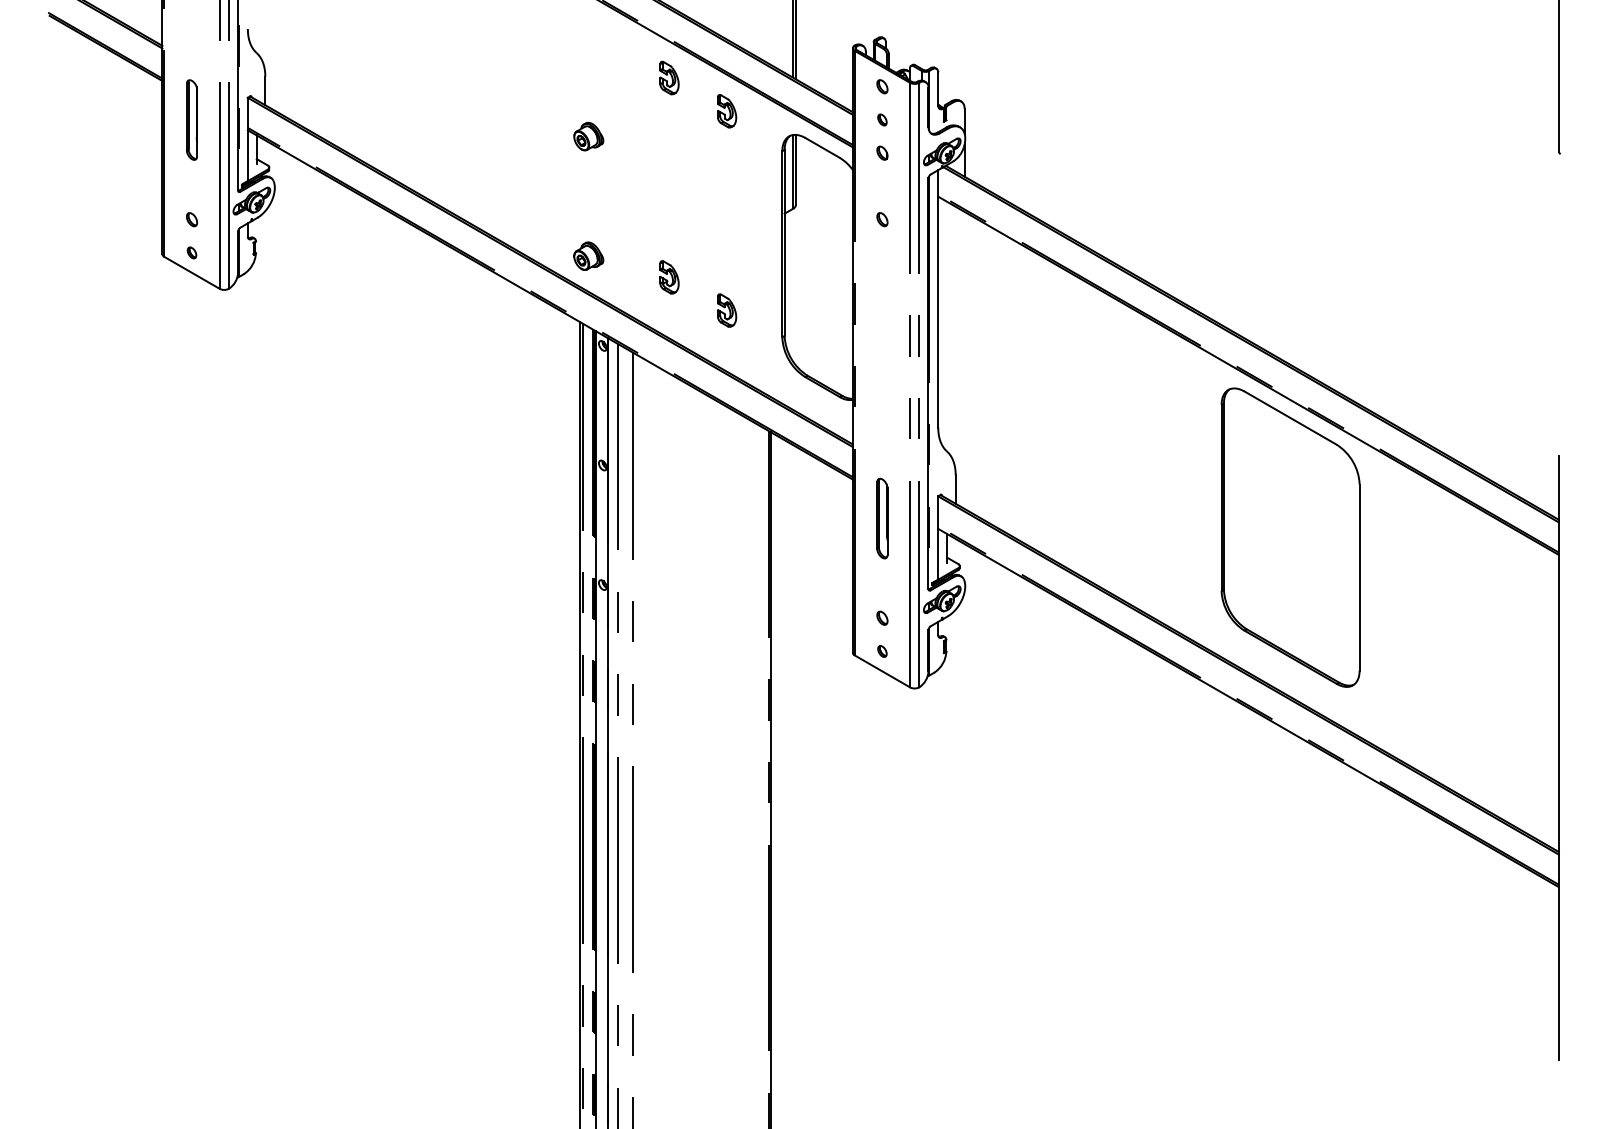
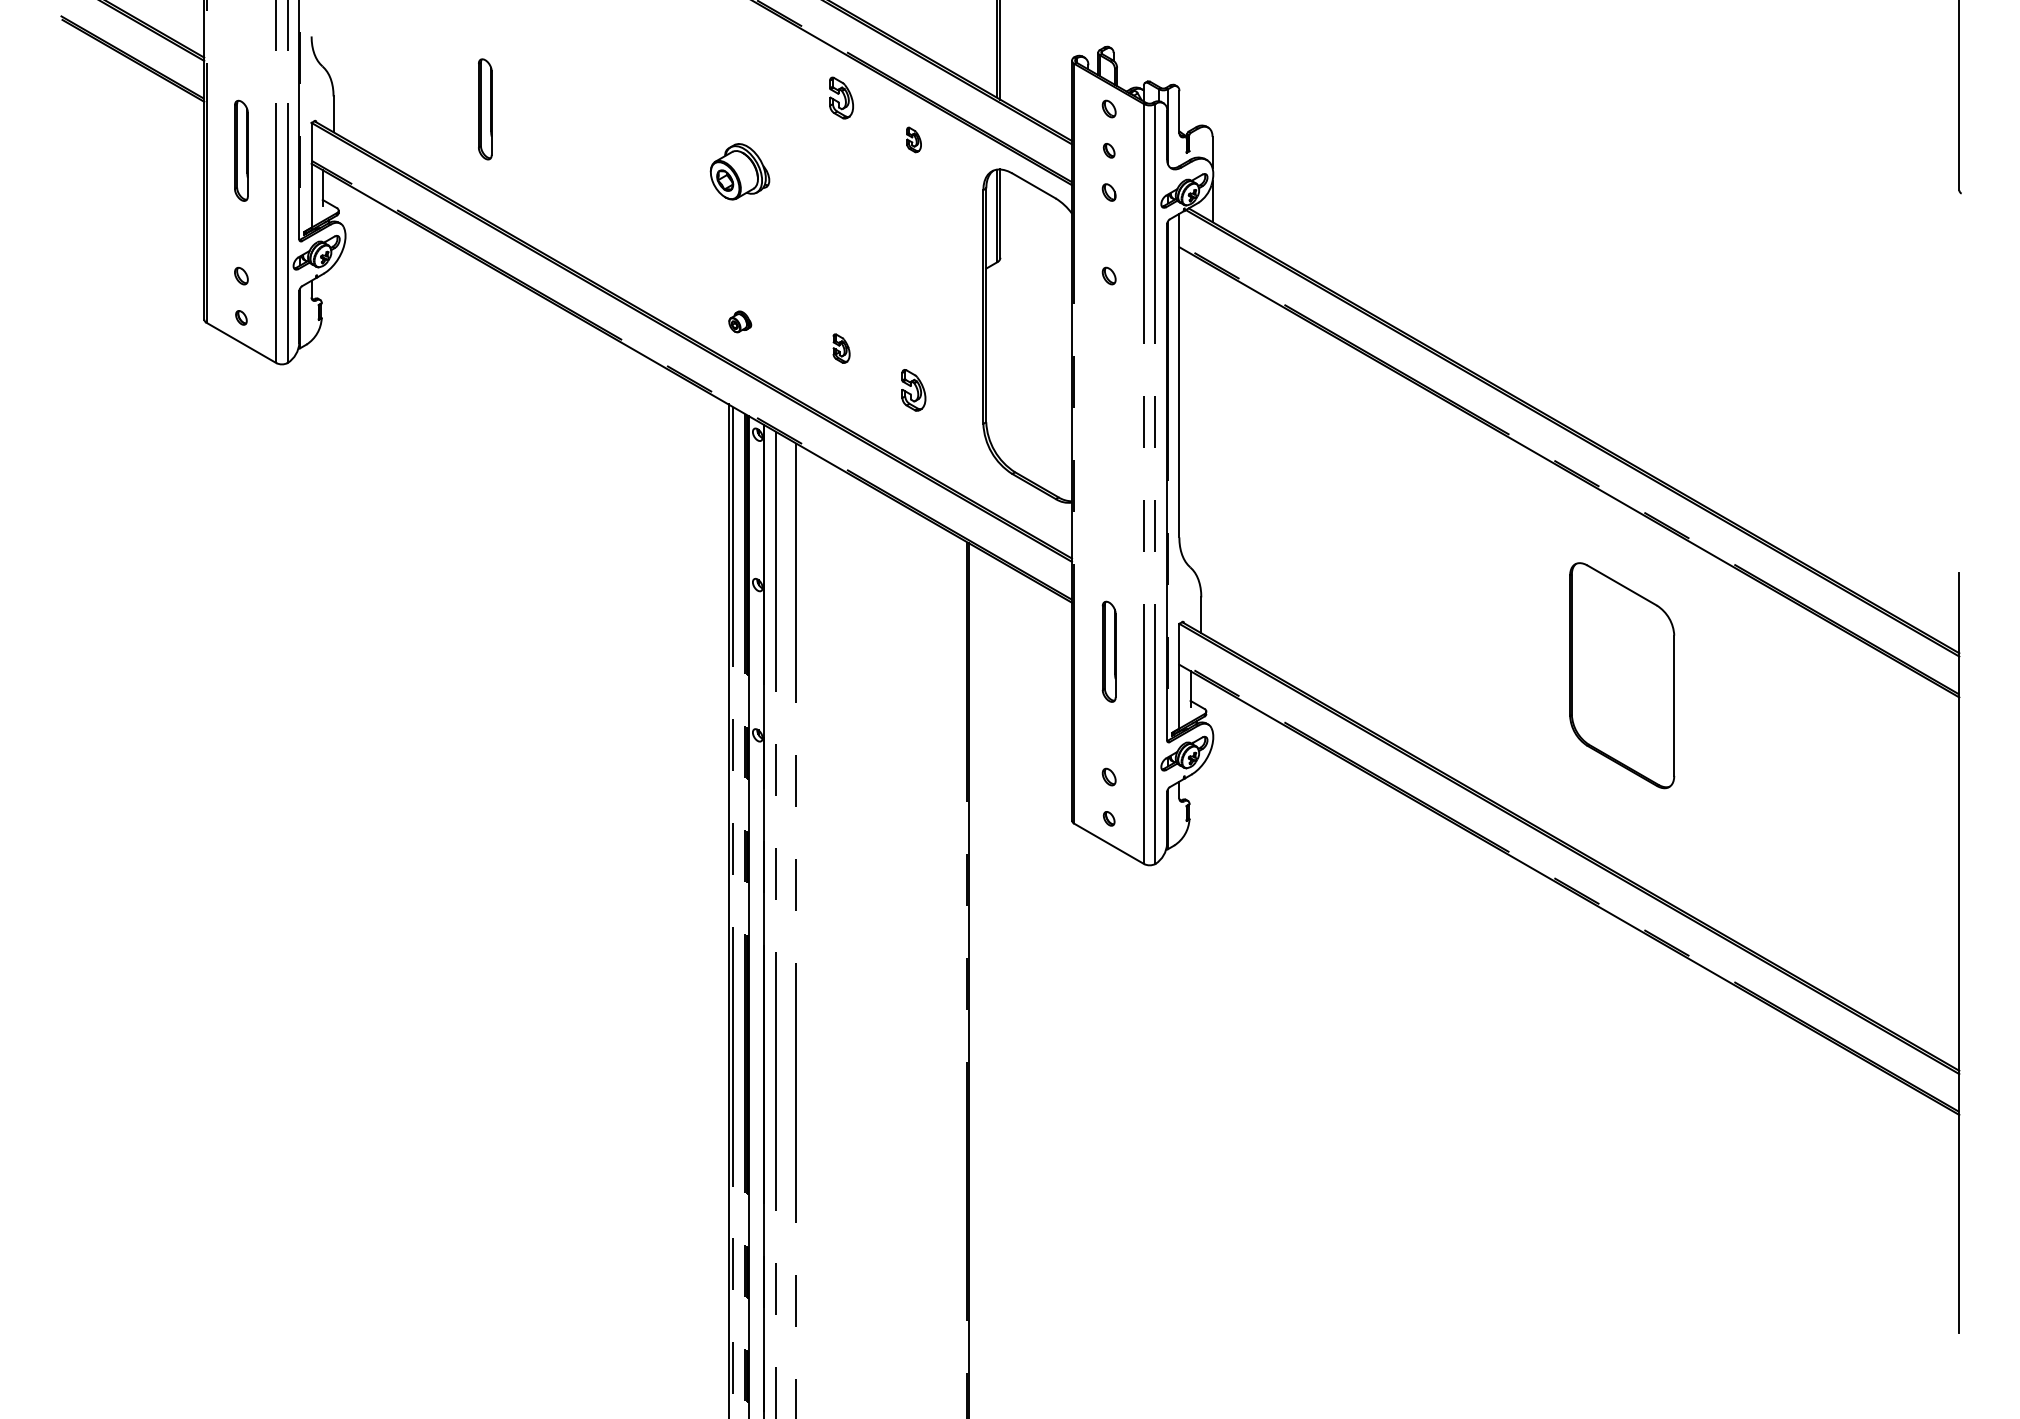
part: (385, 86) -> (484, 108), added
part: (727, 111) -> (914, 140), size x0.6
part: (588, 136) -> (739, 171), size x1.6
part: (588, 255) -> (739, 321), size x0.6
part: (669, 277) -> (841, 348), size x0.7
part: (1290, 537) -> (1622, 675), size x0.6

